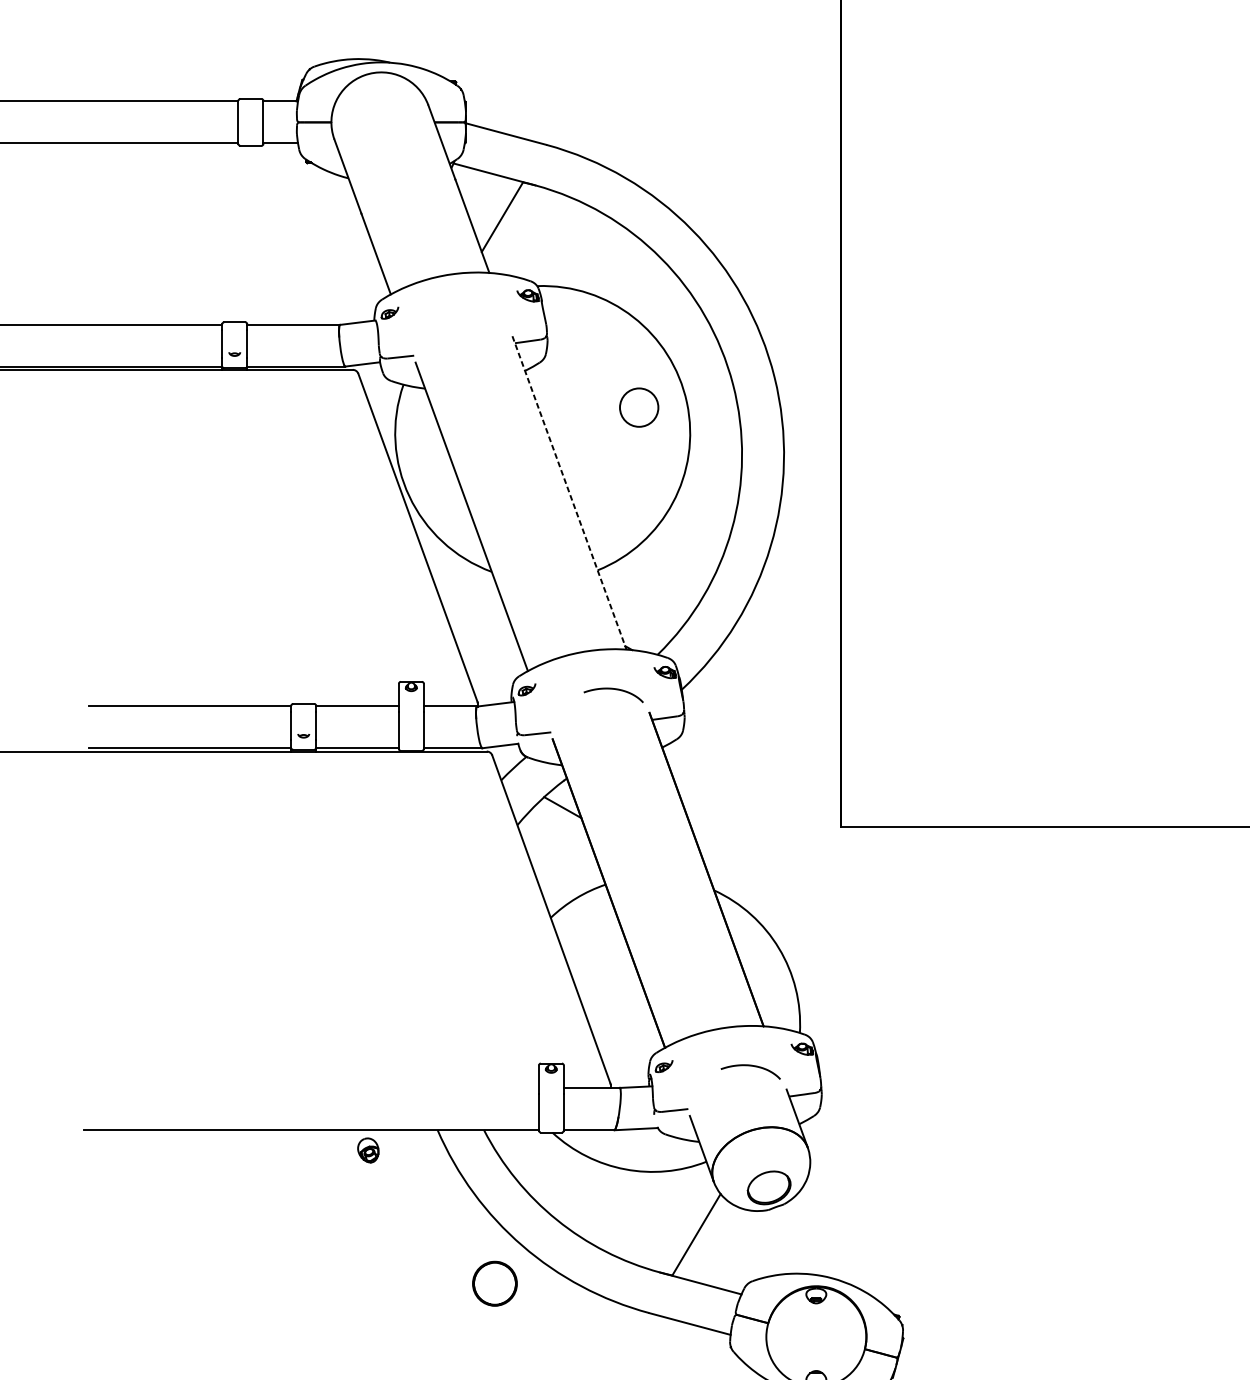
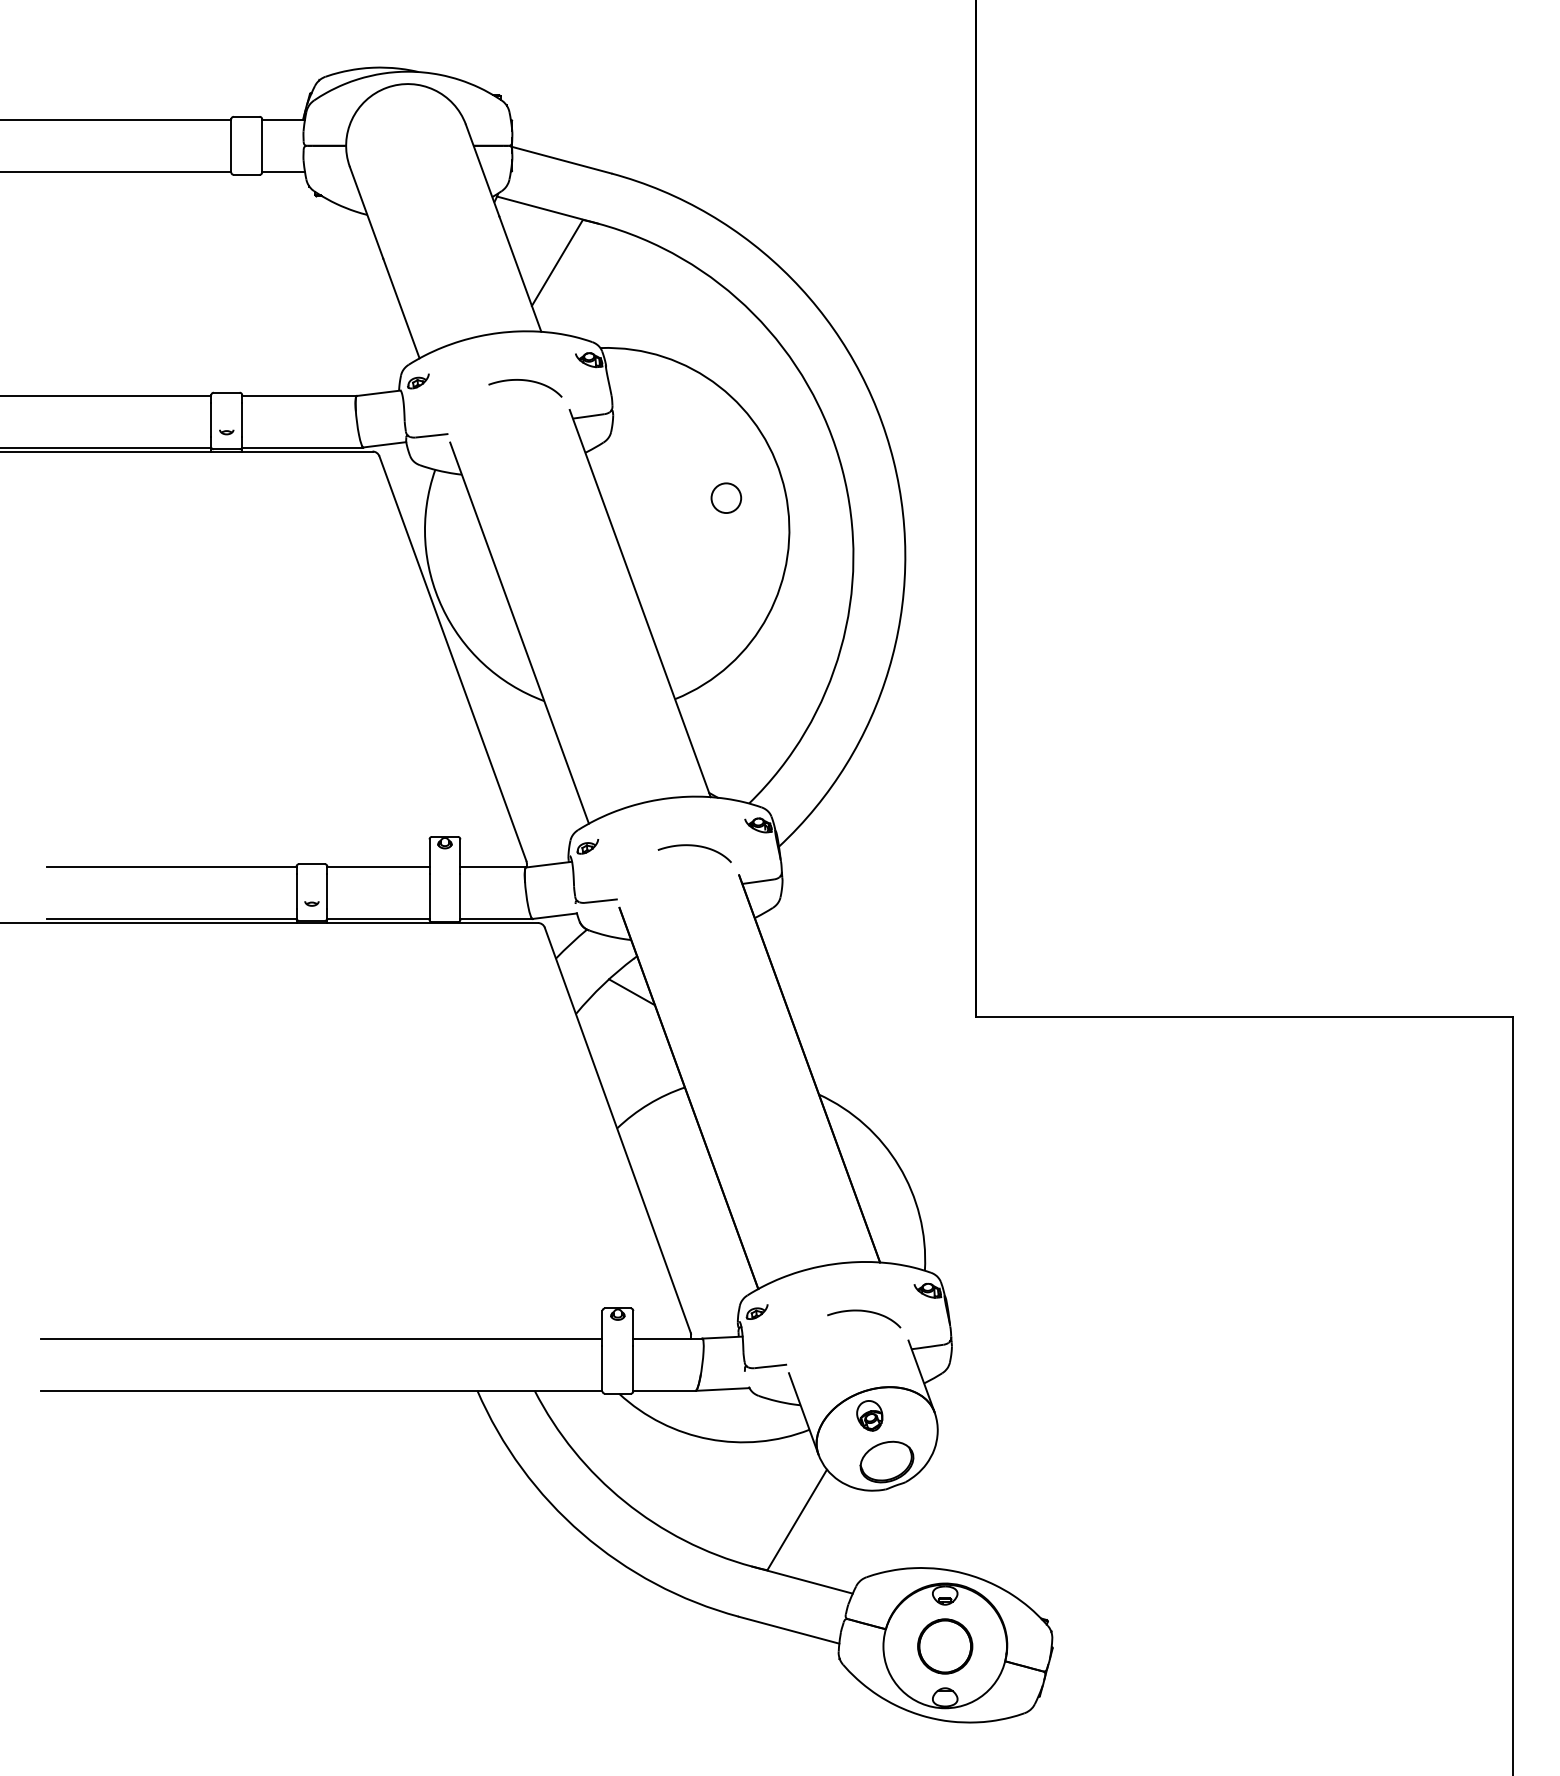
curve: (476, 313) -> (525, 381), added
circle: (639, 407) -> (726, 498), size x0.62
line: (569, 493) -> (640, 604), dashed -> solid
line: (311, 1087) -> (321, 1338), added
part: (368, 1150) -> (869, 1415), moved
circle: (495, 1283) -> (945, 1646), moved

